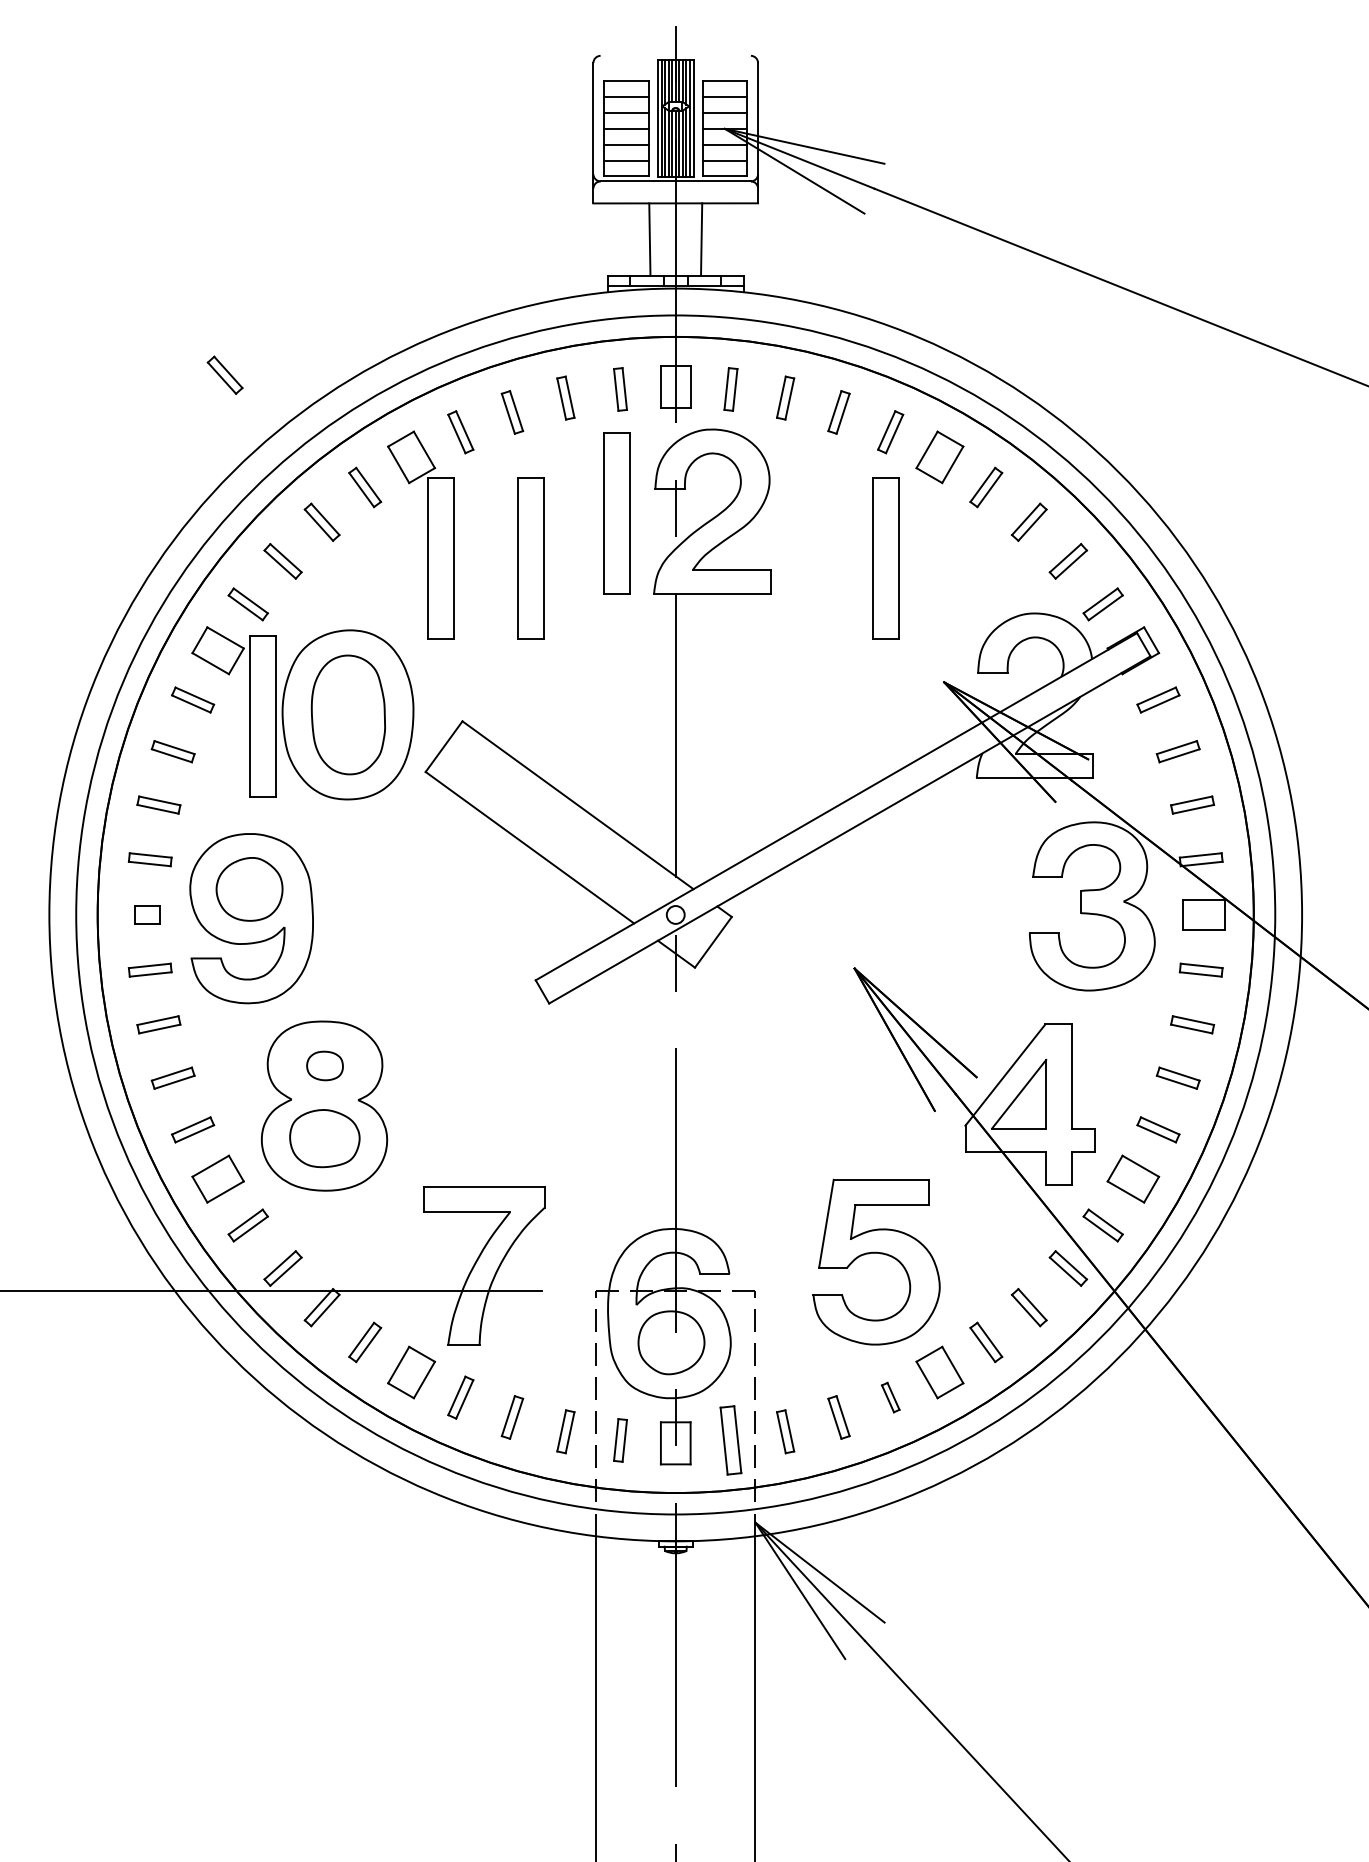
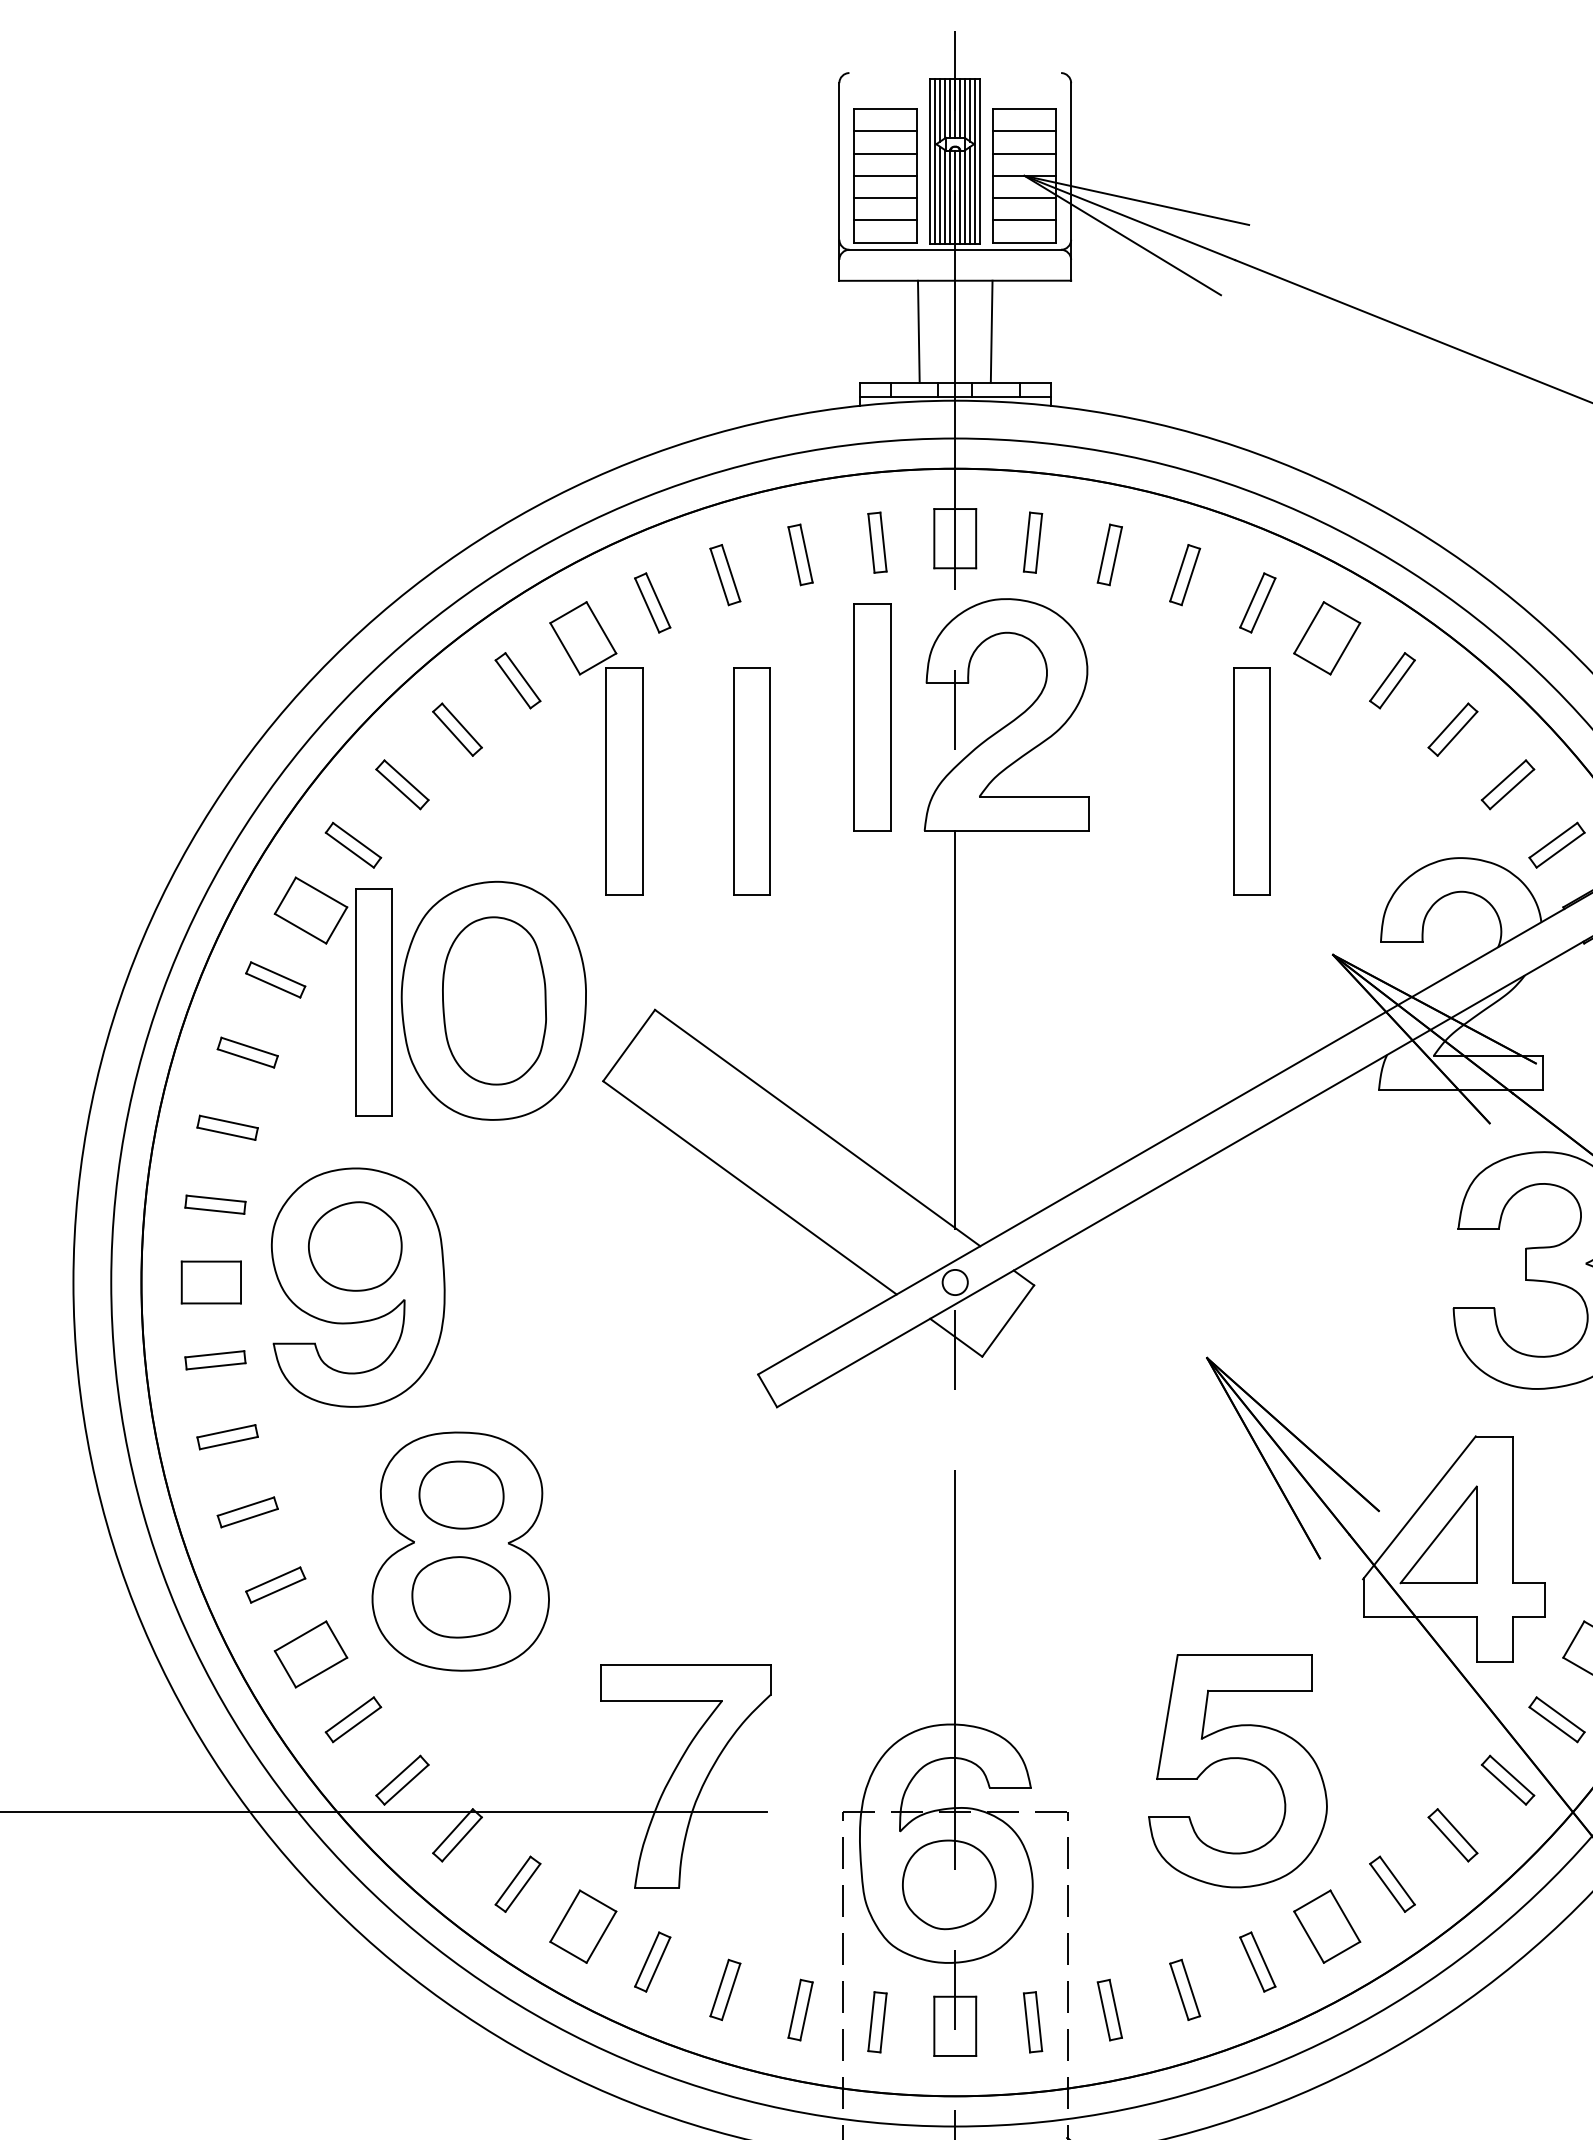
part: (224, 374) -> (319, 521), removed
part: (147, 914) -> (211, 1281), size x1.67
part: (324, 1065) -> (460, 1494), size x1.67
part: (890, 1397) -> (1257, 1961), size x1.43
part: (730, 1440) -> (1032, 2022), size x0.62

